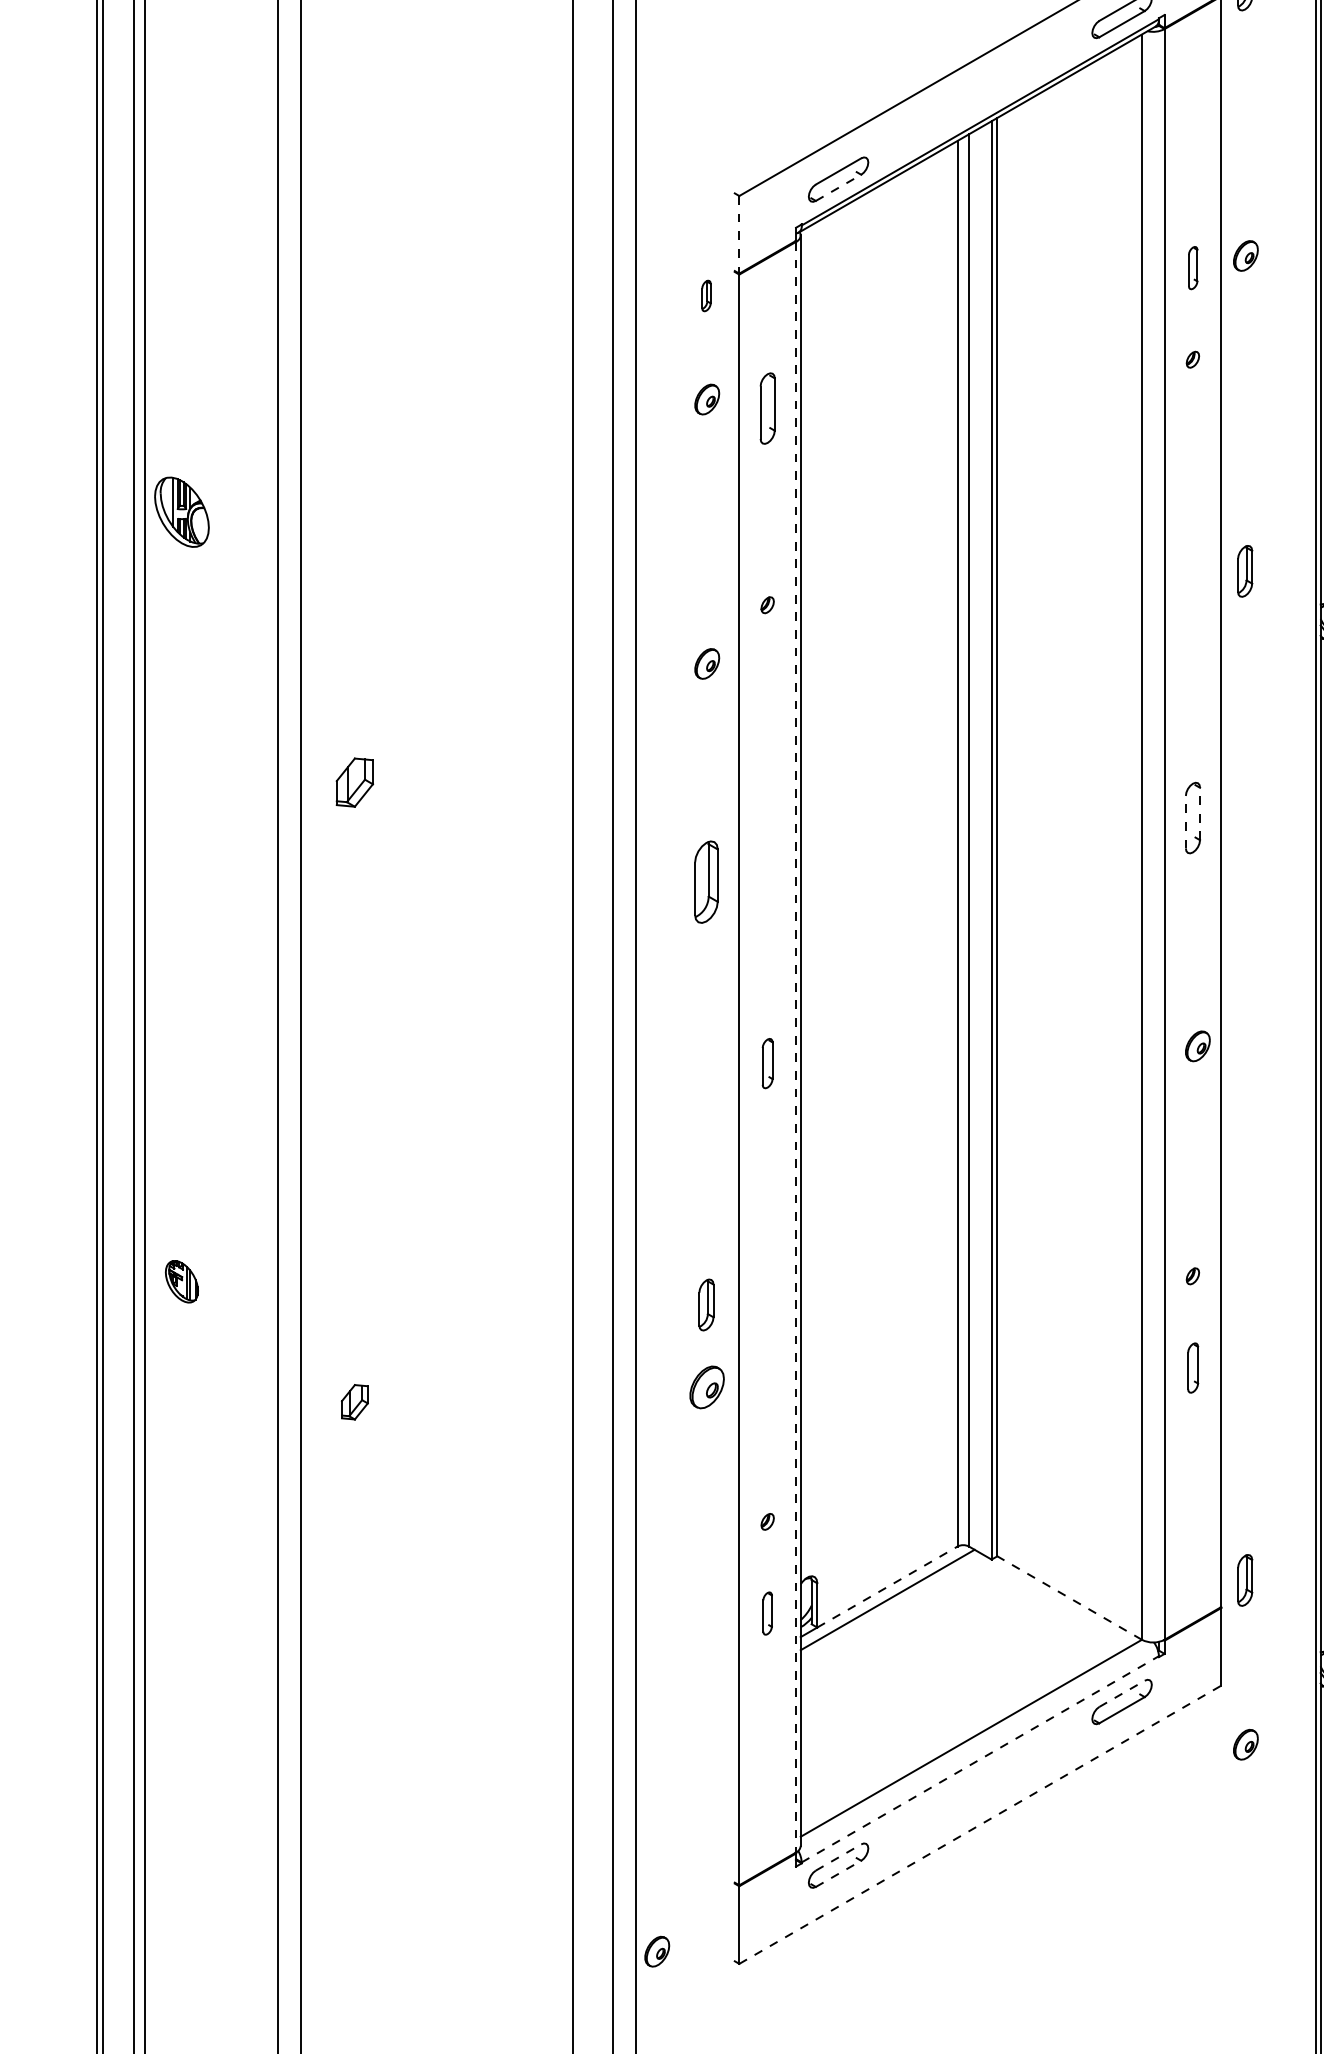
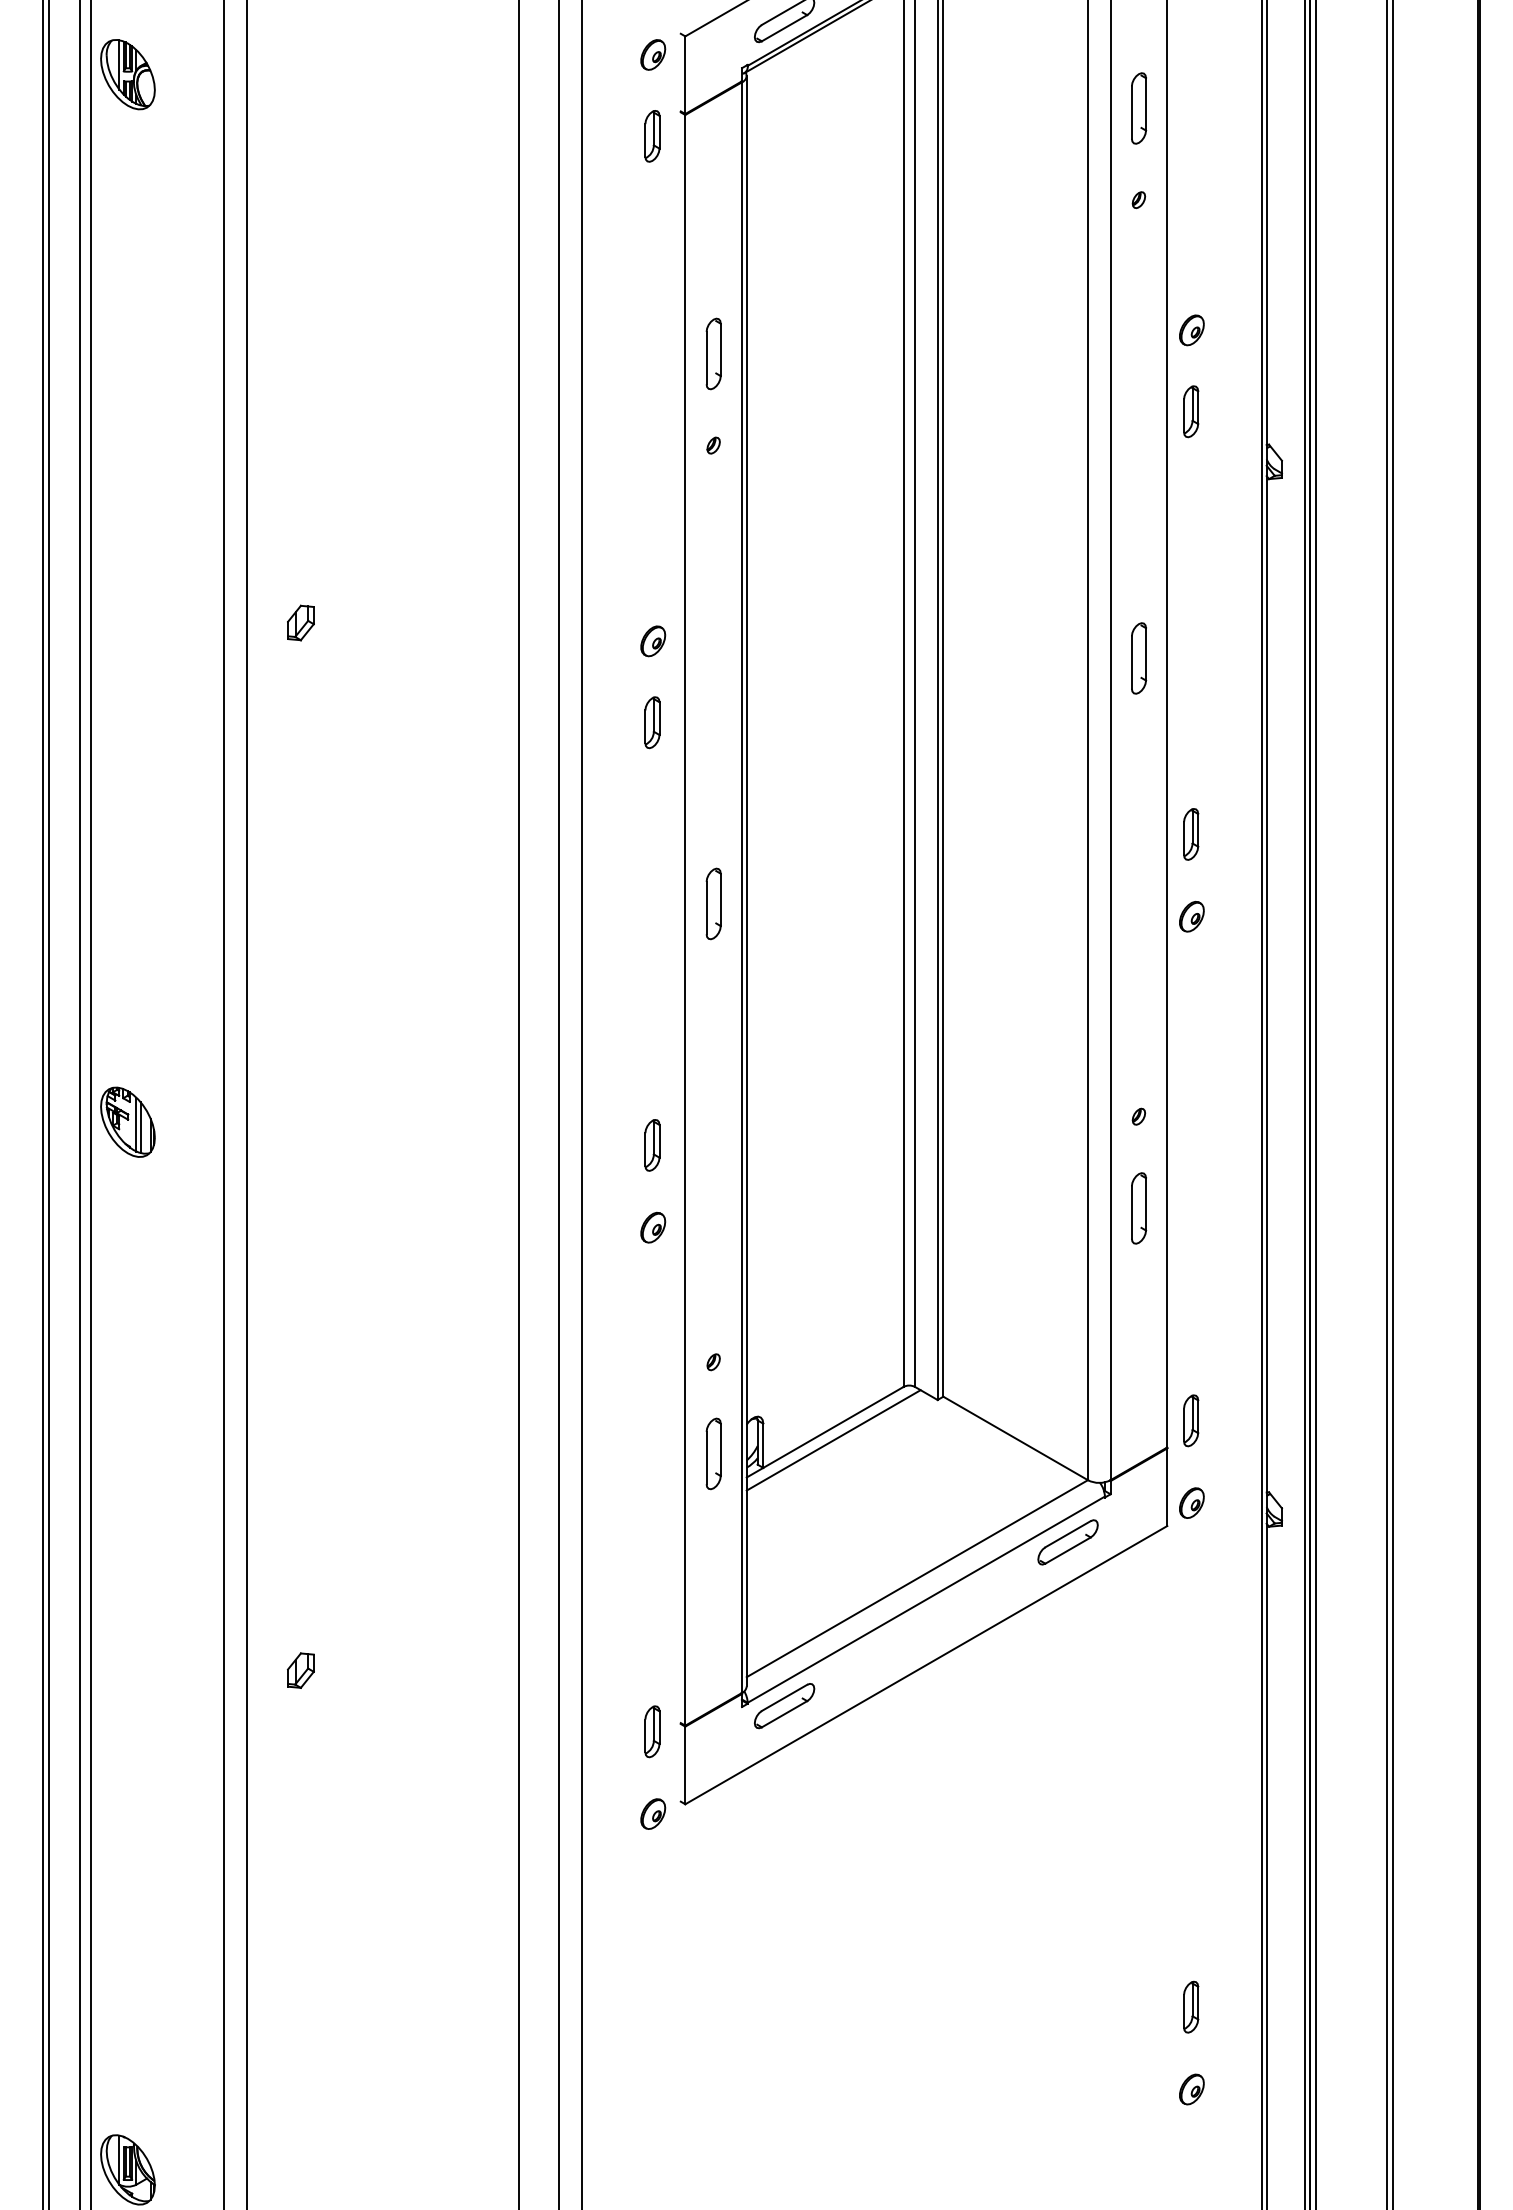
line: (839, 187) -> (785, 27), dashed -> solid
line: (739, 235) -> (685, 75), dashed -> solid
part: (1245, 256) -> (1191, 330), moved
part: (1193, 268) -> (1139, 108), size x1.67
part: (706, 296) -> (652, 136), size x1.67
part: (707, 399) -> (653, 54), moved
part: (767, 408) -> (713, 353), moved
part: (181, 512) -> (127, 74), moved
part: (707, 664) -> (653, 641), moved
part: (354, 782) -> (300, 622), size x0.71
line: (1200, 813) -> (1146, 653), dashed -> solid
line: (1185, 822) -> (1131, 662), dashed -> solid
part: (706, 882) -> (652, 722), size x0.62
part: (1245, 994) -> (1191, 834), added
part: (1197, 1046) -> (1191, 916), moved
line: (796, 1048) -> (742, 888), dashed -> solid
part: (767, 1063) -> (713, 903), size x1.43
part: (181, 1281) -> (127, 1121), size x1.67
part: (1193, 1368) -> (1139, 1208), size x1.43
part: (707, 1387) -> (653, 1227), size x0.71
part: (354, 1402) -> (300, 1670), moved
line: (887, 1587) -> (833, 1427), dashed -> solid
line: (1069, 1598) -> (1015, 1438), dashed -> solid
part: (767, 1613) -> (713, 1453), size x1.67
line: (1122, 1693) -> (1068, 1533), dashed -> solid
part: (1245, 1744) -> (1191, 1502), moved
line: (980, 1759) -> (926, 1599), dashed -> solid
line: (980, 1824) -> (926, 1664), dashed -> solid
line: (839, 1857) -> (785, 1697), dashed -> solid
line: (839, 1874) -> (785, 1714), dashed -> solid
part: (706, 1891) -> (652, 1731), added
part: (657, 1951) -> (653, 1813), moved

